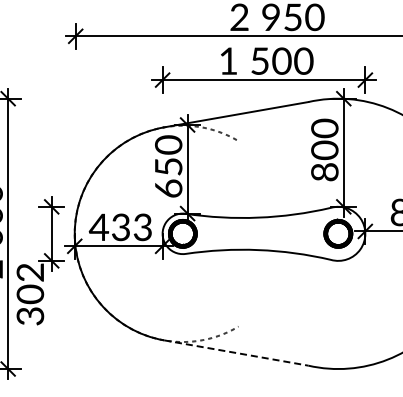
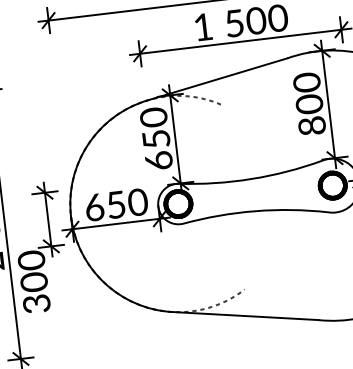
text: (120, 227) -> (115, 205), 433 -> 650
text: (30, 272) -> (31, 260), 302 -> 300
line: (236, 353) -> (245, 316), dashed -> solid

